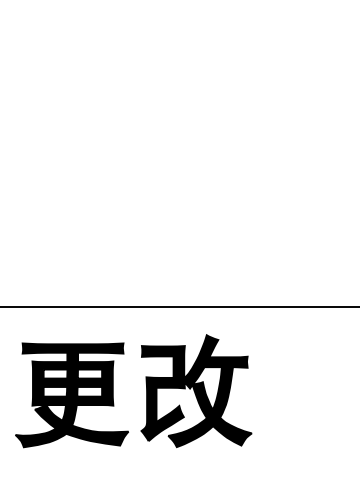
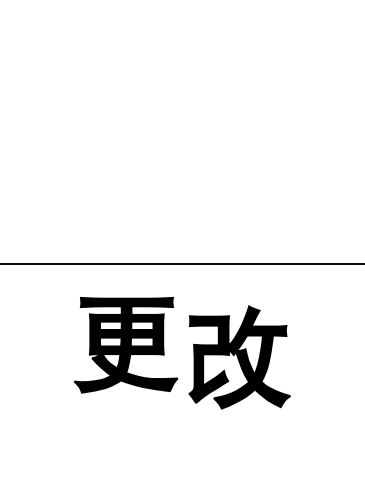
part: (196, 391) -> (239, 357), moved

